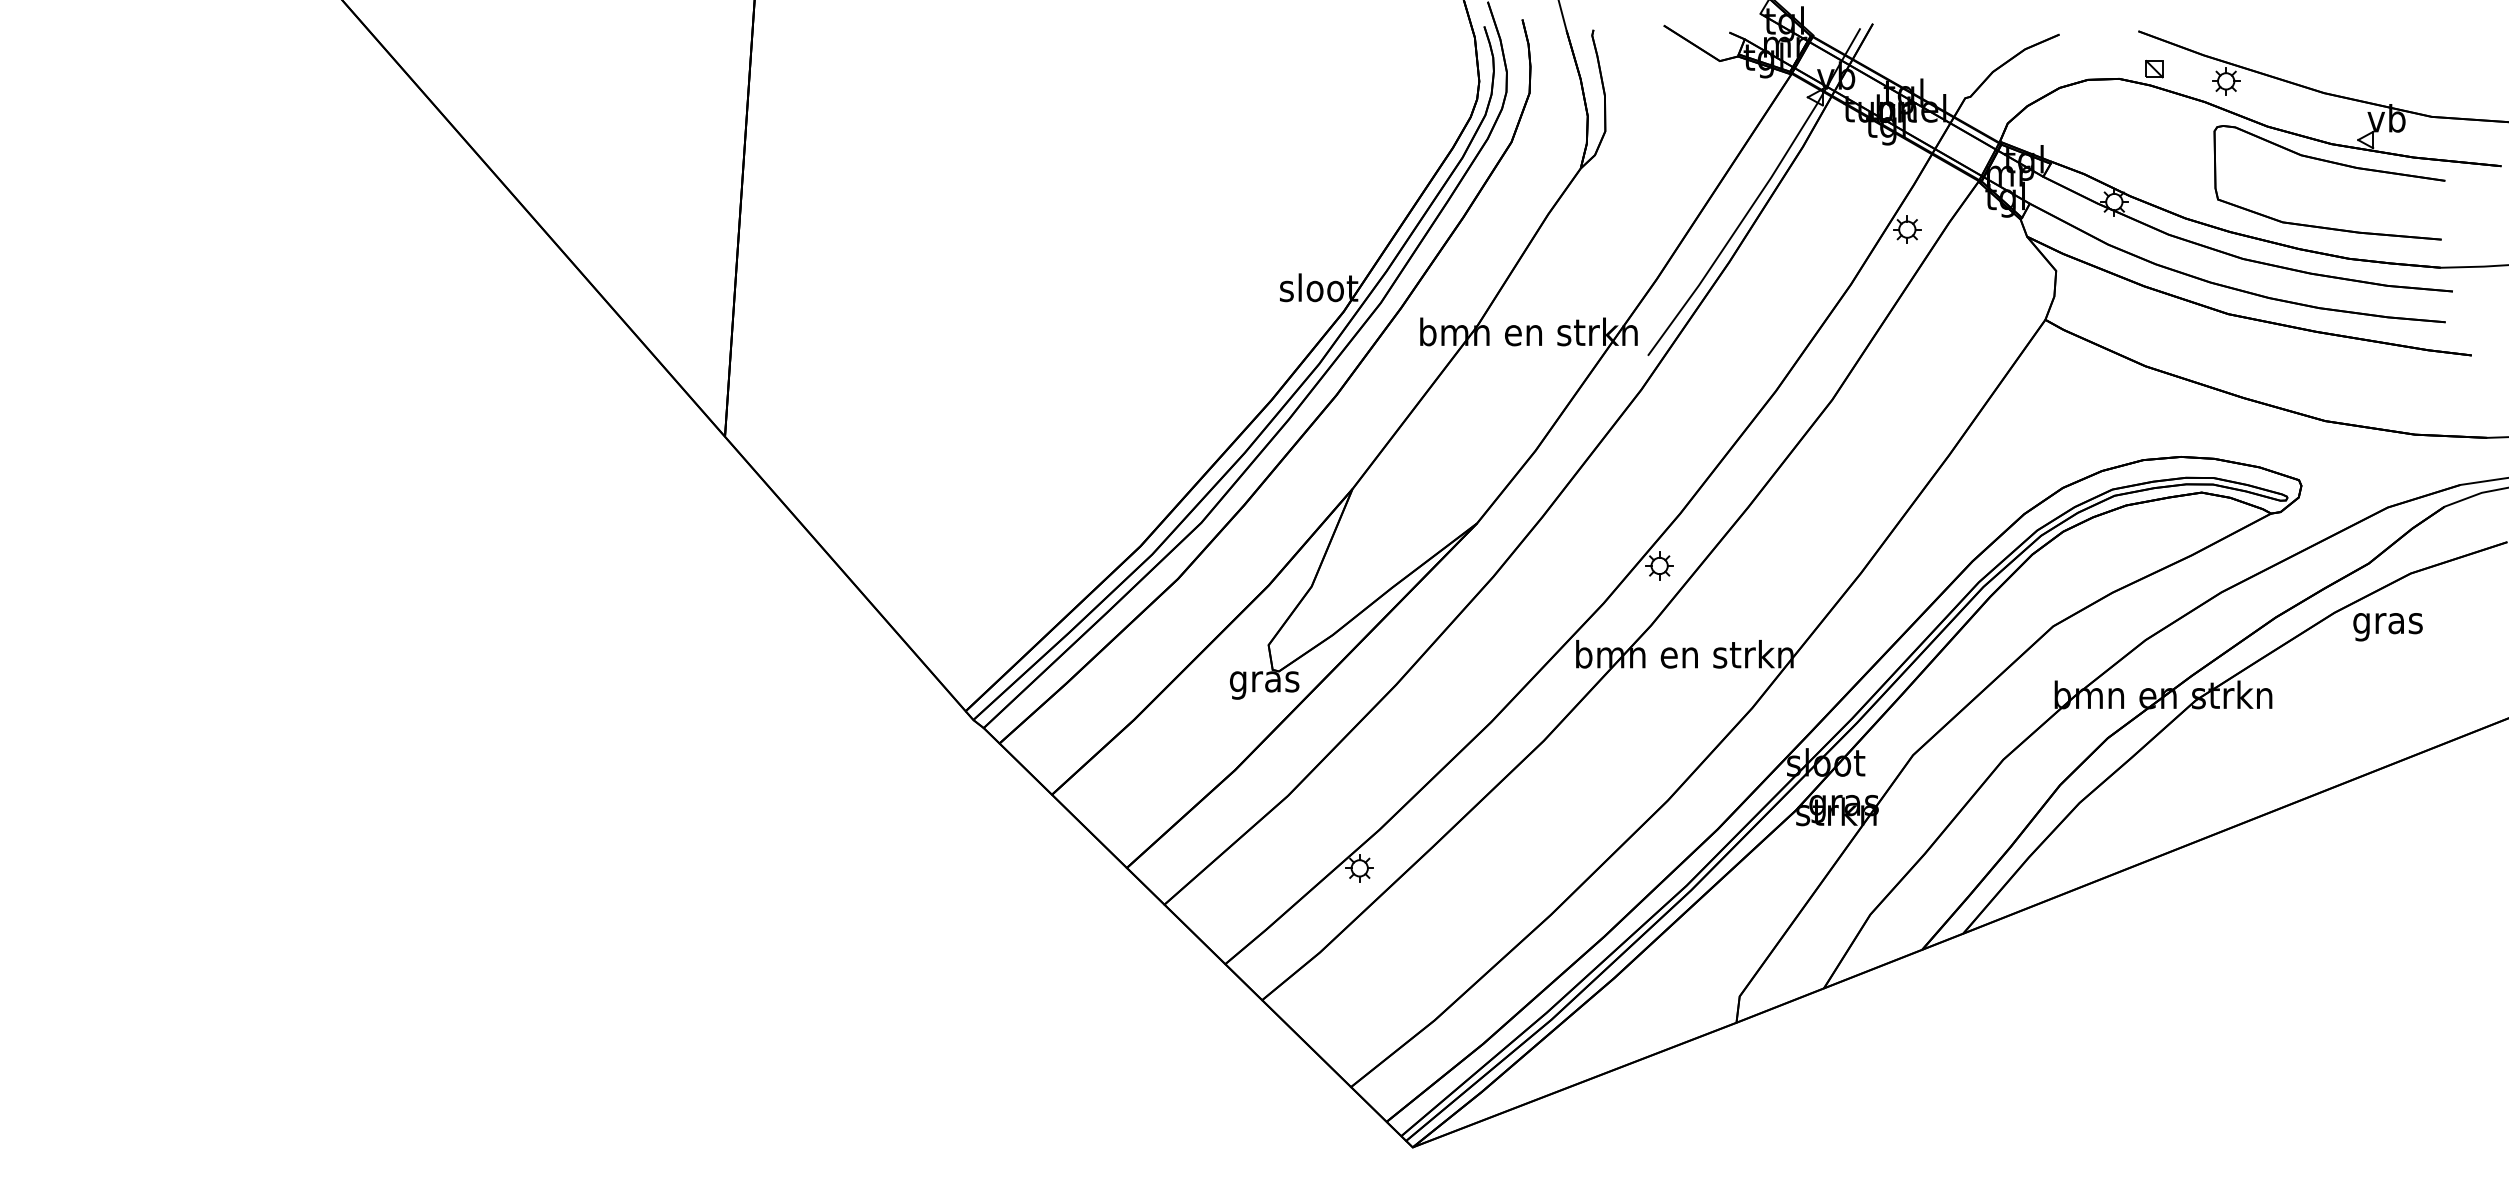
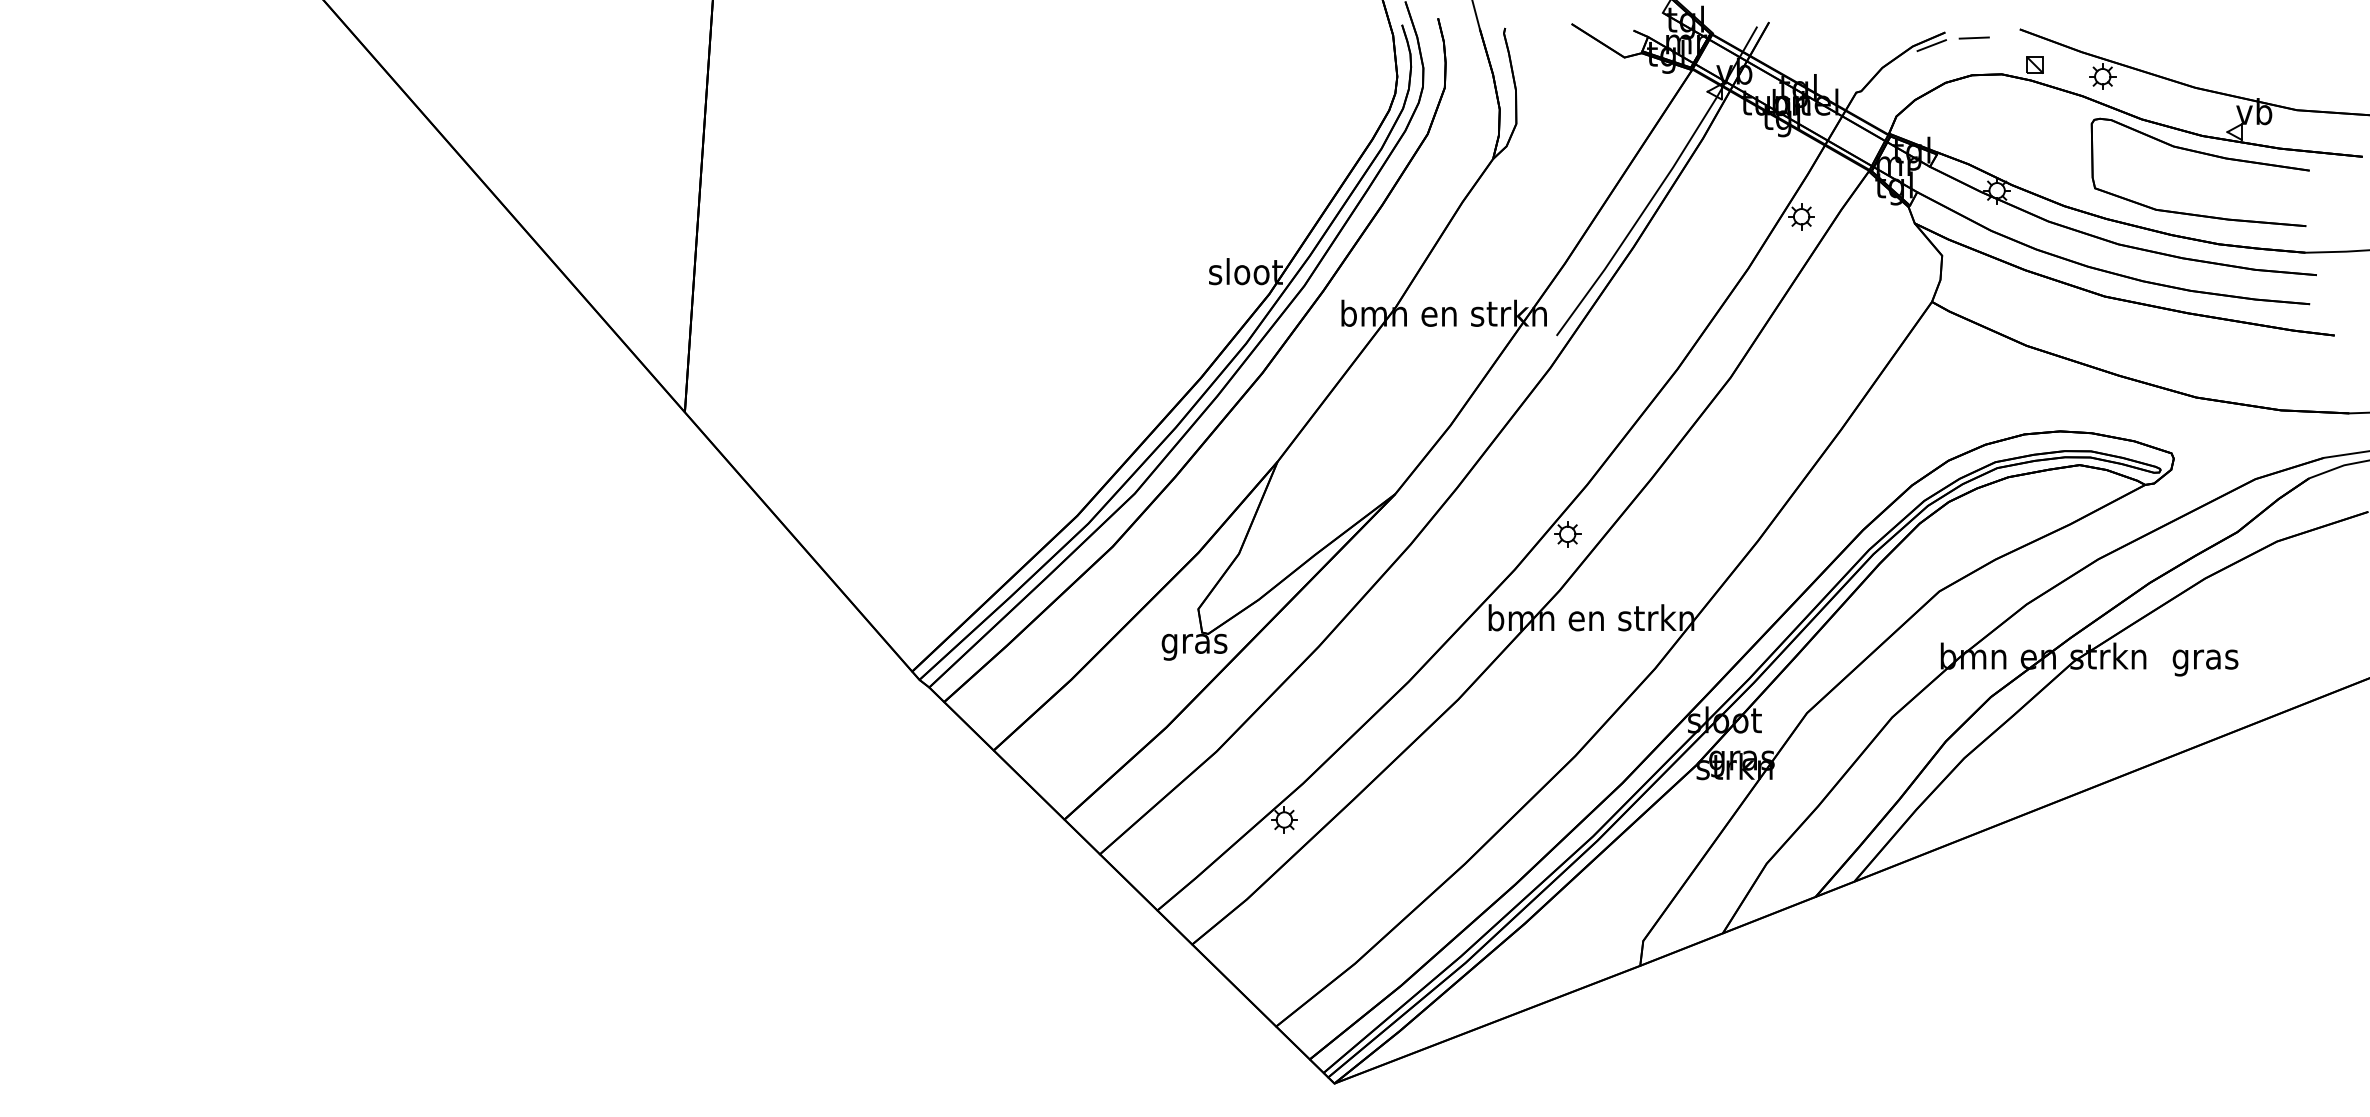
line: (2089, 40) -> (1973, 38), added
line: (2045, 48) -> (1932, 45), added
text: (2387, 627) -> (2205, 663), moved

